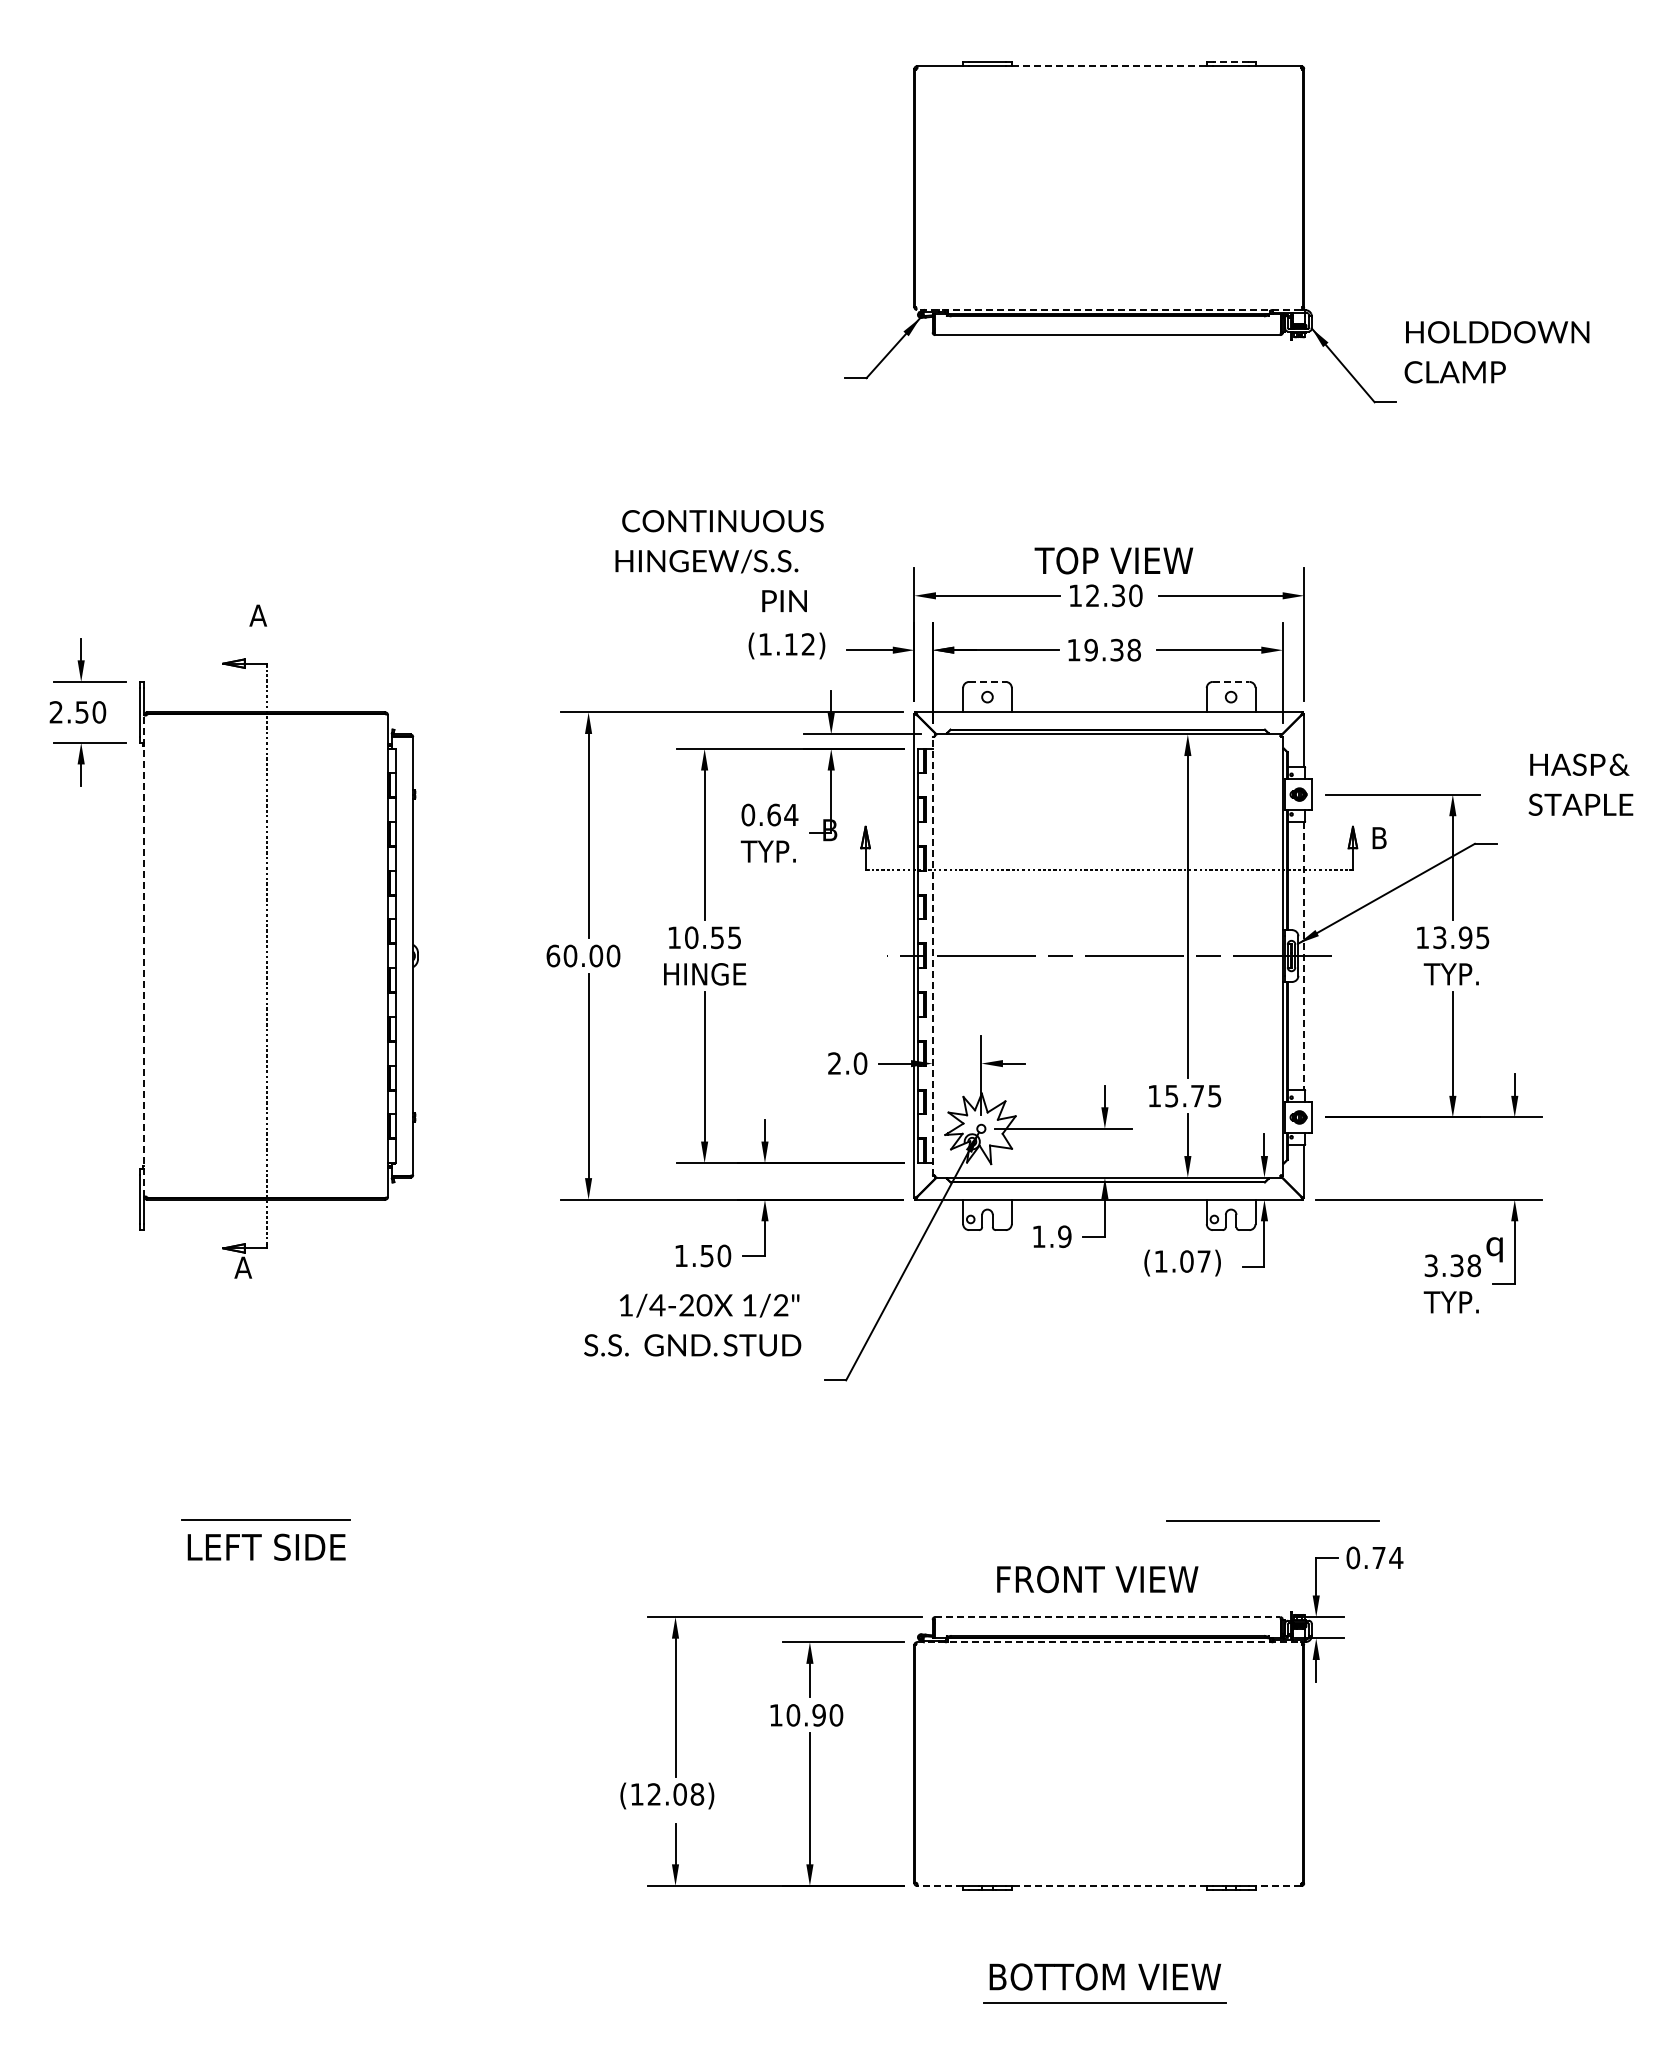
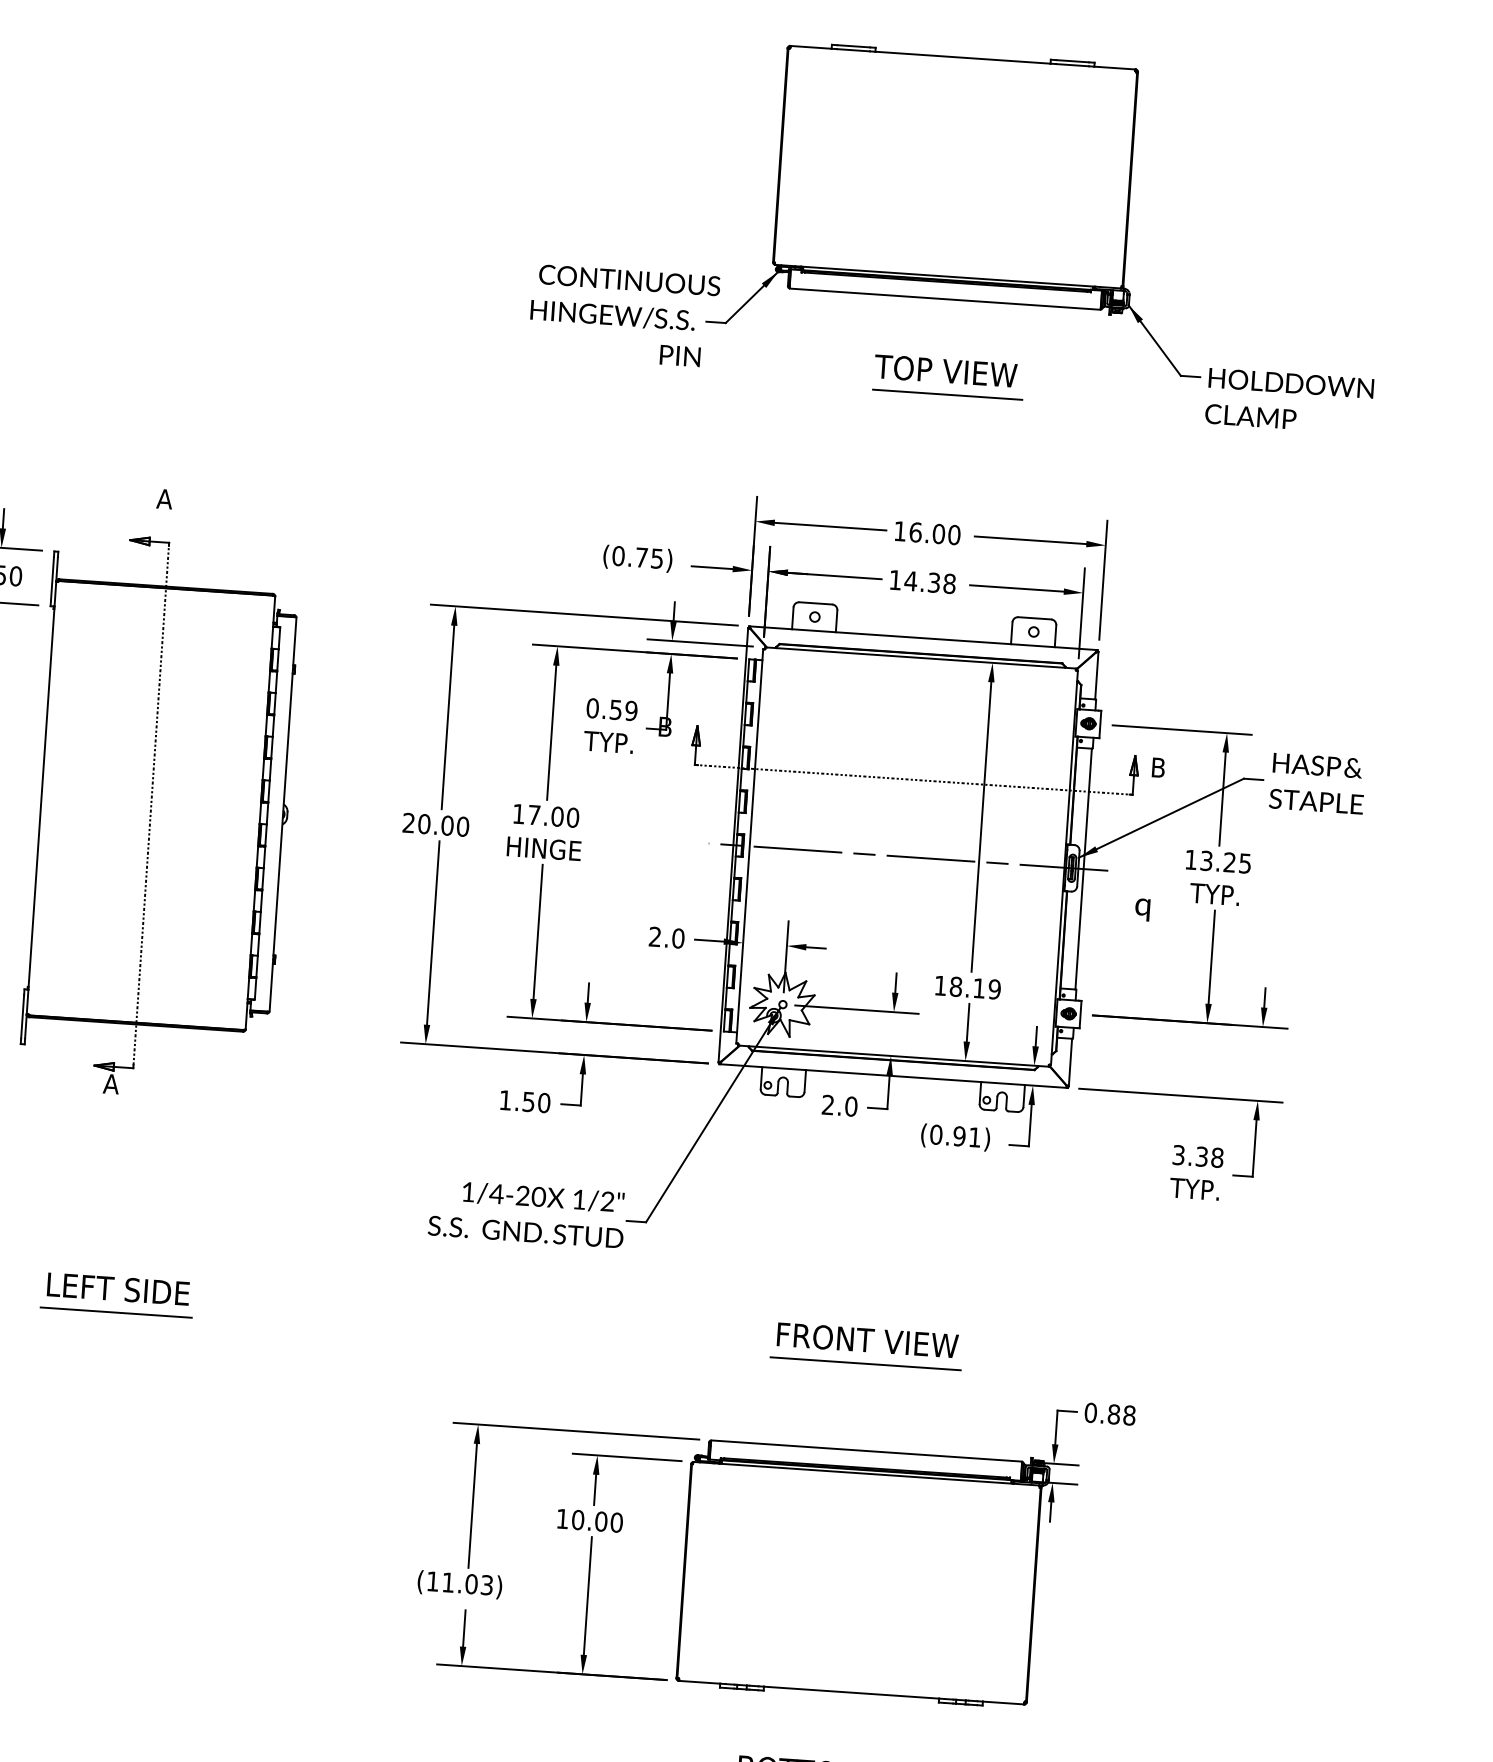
line: (1230, 61) -> (1072, 60), dashed -> solid
line: (1109, 66) -> (963, 57), dashed -> solid
line: (1108, 309) -> (947, 276), dashed -> solid
text: (1496, 352) -> (1289, 401), moved
line: (1117, 440) -> (947, 394), added
text: (1113, 560) -> (945, 370), moved
text: (719, 561) -> (624, 316), moved
text: (1105, 595) -> (927, 532), 12.30 -> 16.00
text: (786, 644) -> (637, 557), (1.12) -> (0.75)
text: (1091, 649) -> (911, 580), 19.38 -> 14.38
line: (987, 681) -> (815, 603), dashed -> solid
line: (1231, 681) -> (1035, 617), dashed -> solid
text: (1580, 784) -> (1317, 783), moved
text: (782, 814) -> (623, 709), 0.64 -> 0.59
text: (713, 937) -> (554, 816), 10.55 -> 17.00
text: (1465, 937) -> (1229, 862), 13.95 -> 13.25
text: (553, 955) -> (409, 822), 60.00 -> 20.00
line: (144, 956) -> (41, 798), dashed -> solid
line: (932, 956) -> (749, 846), dashed -> solid
line: (1304, 956) -> (1083, 869), dashed -> solid
text: (1193, 1095) -> (975, 987), 15.75 -> 18.19
text: (1051, 1236) -> (839, 1105), 1.9 -> 2.0
text: (1494, 1249) -> (1142, 909), moved
text: (1182, 1261) -> (955, 1136), (1.07) -> (0.91)
text: (692, 1324) -> (526, 1213), moved
line: (1272, 1520) -> (865, 1363), moved
text: (266, 1546) -> (118, 1288), moved
text: (1387, 1557) -> (1121, 1414), 0.74 -> 0.88
text: (1097, 1579) -> (867, 1340), moved
line: (1107, 1617) -> (866, 1451), dashed -> solid
line: (1109, 1642) -> (866, 1473), dashed -> solid
text: (818, 1715) -> (600, 1521), 10.90 -> 10.00
text: (675, 1794) -> (467, 1583), 12.08 -> 11.03
line: (940, 1885) -> (699, 1681), dashed -> solid
line: (1108, 1885) -> (850, 1692), dashed -> solid
line: (1278, 1885) -> (1003, 1702), dashed -> solid

